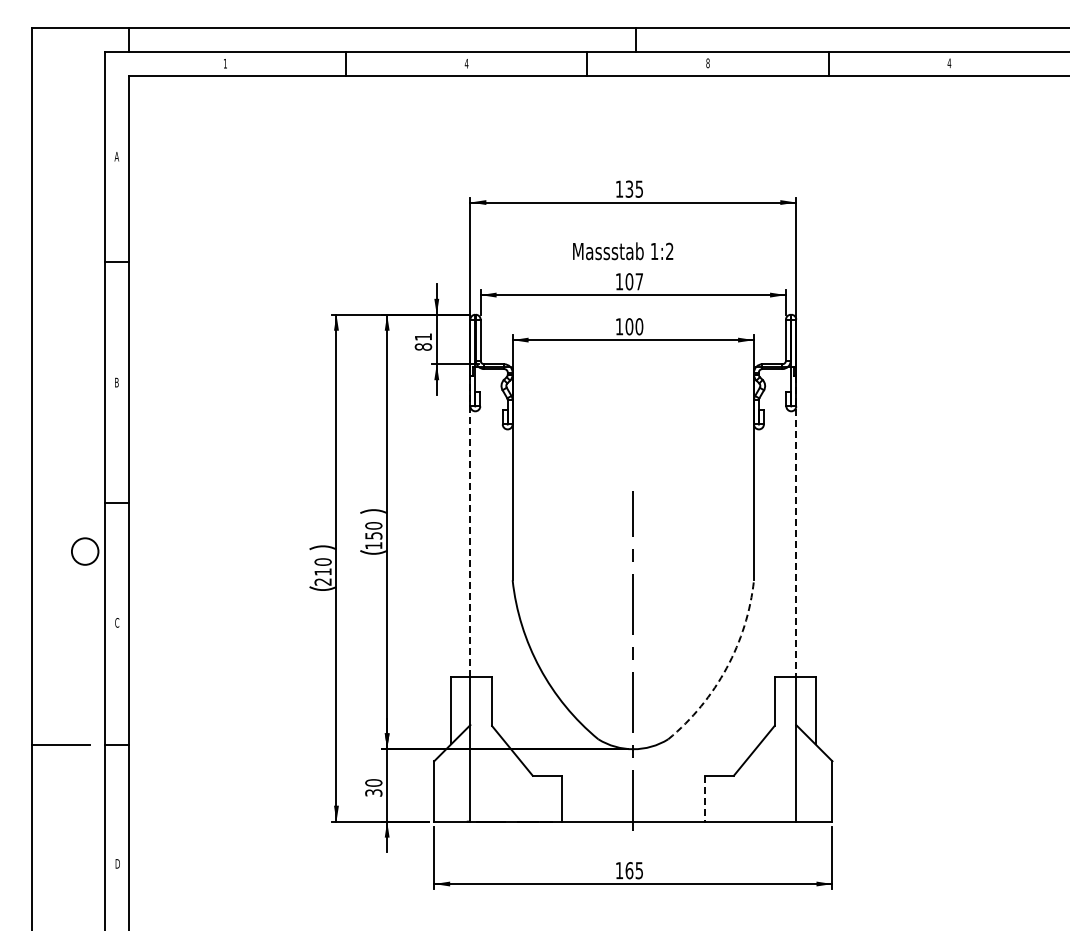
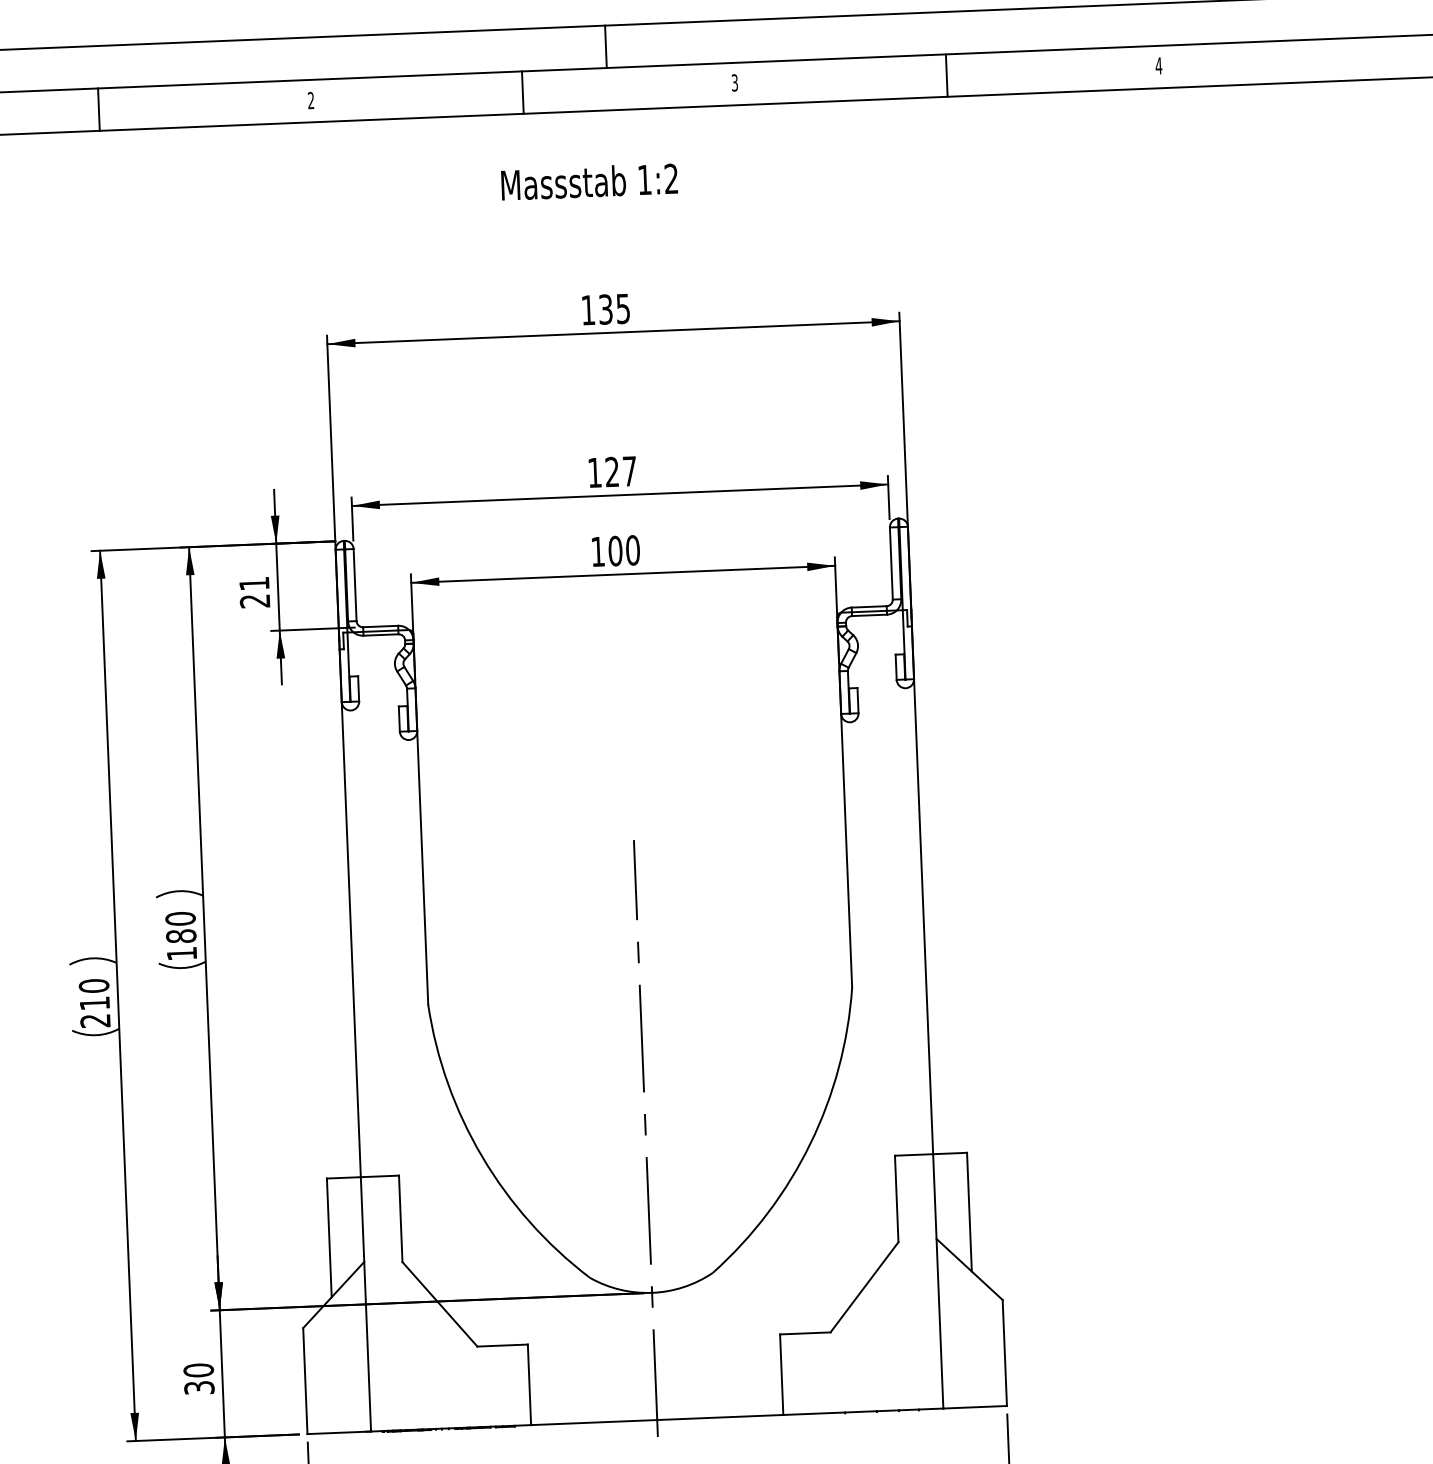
text: (466, 63) -> (310, 100), 4 -> 2
text: (707, 63) -> (733, 83), 8 -> 3
text: (623, 251) -> (590, 182), moved
text: (629, 281) -> (612, 471), 107 -> 127
text: (423, 346) -> (255, 600), 81 -> 21
line: (470, 526) -> (350, 913), dashed -> solid
line: (796, 527) -> (923, 891), dashed -> solid
text: (373, 535) -> (180, 935), 150 -> 180
arc: (726, 668) -> (810, 1144), dashed -> solid
line: (705, 798) -> (782, 1374), dashed -> solid

